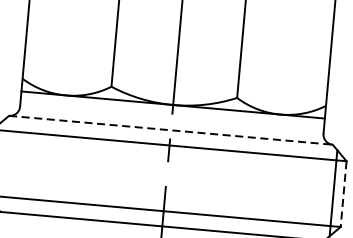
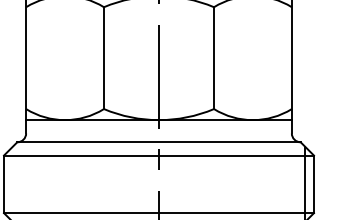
line: (171, 130) -> (159, 142), dashed -> solid
line: (343, 194) -> (313, 184), dashed -> solid

